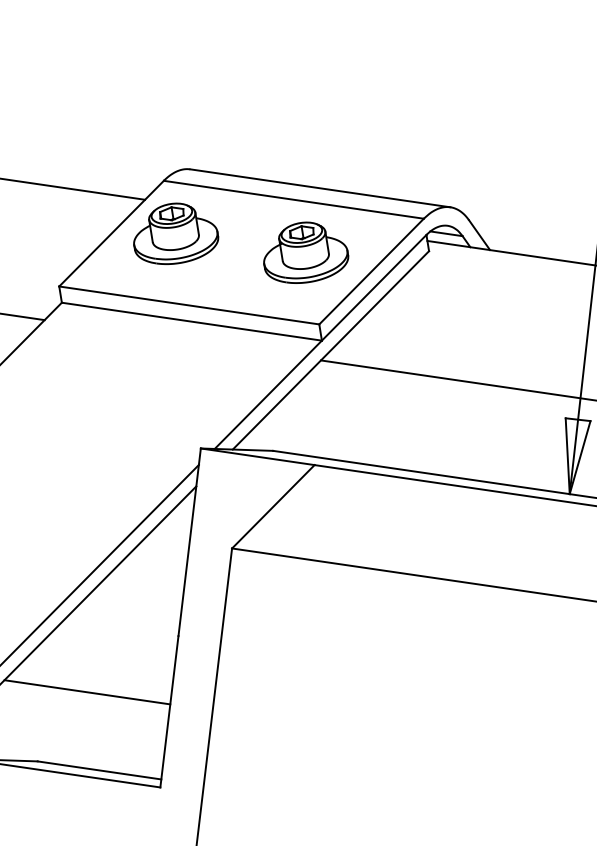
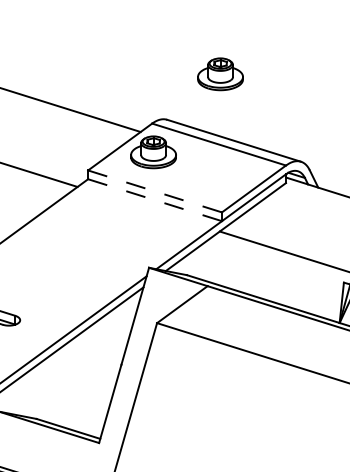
part: (305, 252) -> (220, 74), moved
line: (190, 305) -> (155, 191), solid -> dashed
line: (192, 322) -> (155, 200), solid -> dashed
line: (86, 691) -> (68, 386), removed

